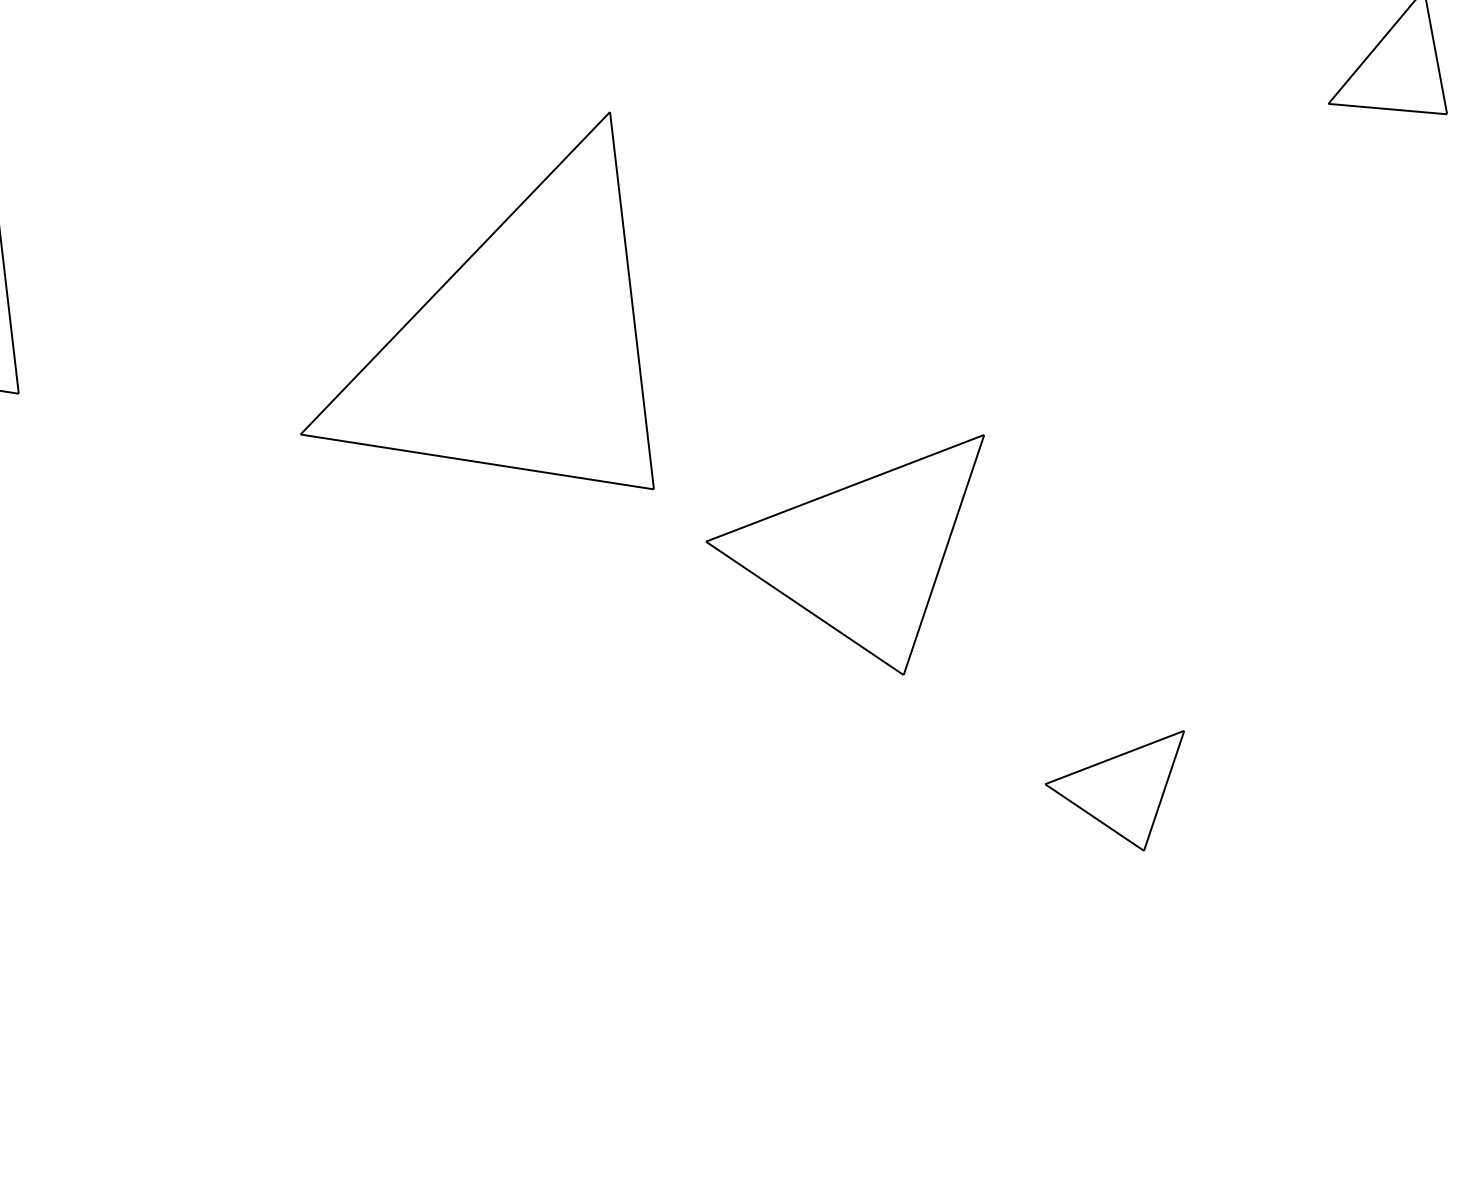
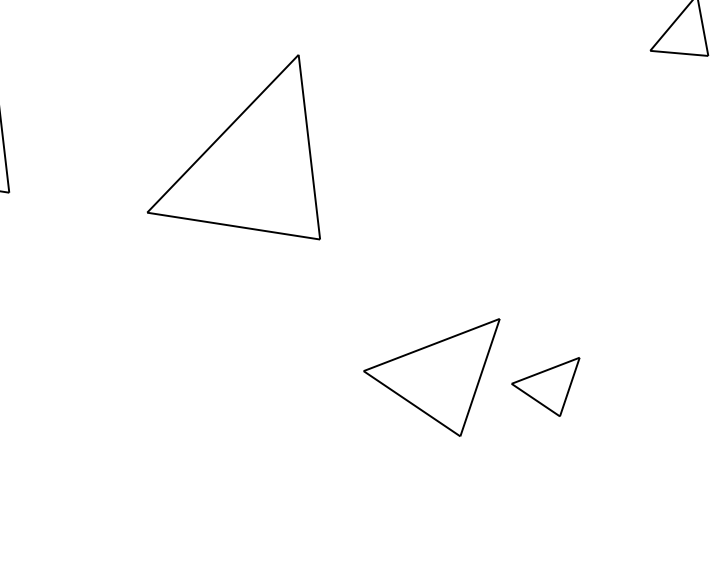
part: (844, 554) -> (431, 377), moved

